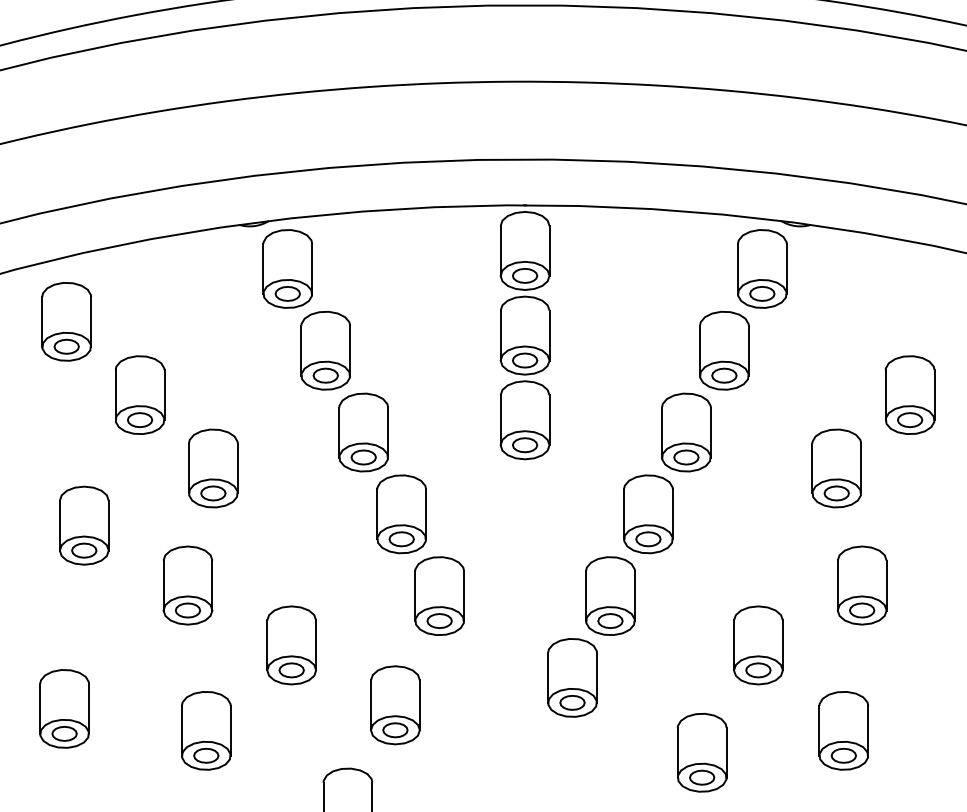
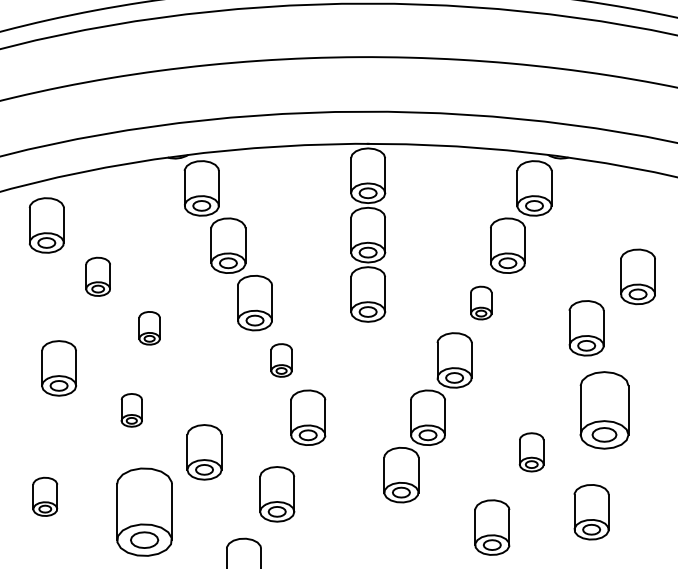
part: (139, 394) -> (97, 276), size x0.7
part: (686, 432) -> (481, 303), size x0.6
part: (213, 468) -> (149, 328), size x0.6
part: (401, 514) -> (281, 360), size x0.6
part: (187, 585) -> (131, 410), size x0.6
part: (861, 585) -> (604, 410), size x1.4
part: (758, 645) -> (531, 452), size x0.7
part: (64, 708) -> (45, 496), size x0.7
part: (206, 730) -> (144, 512), size x1.6

